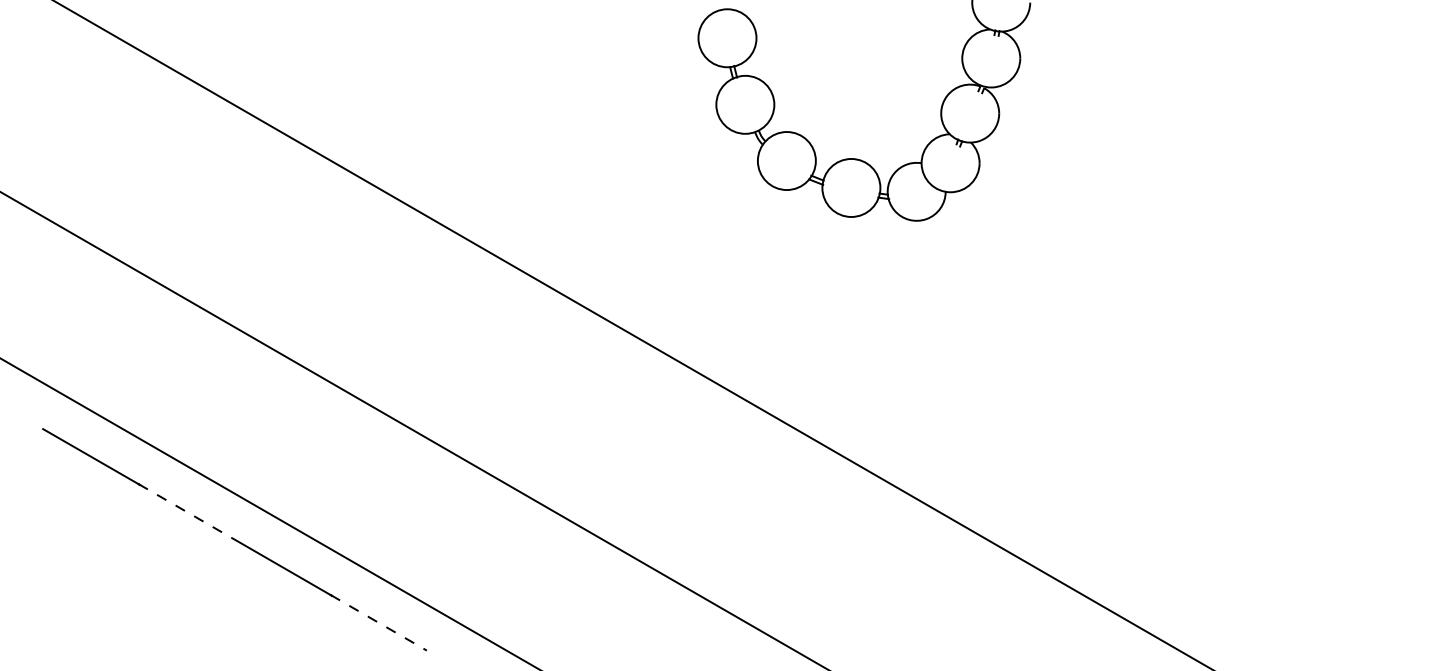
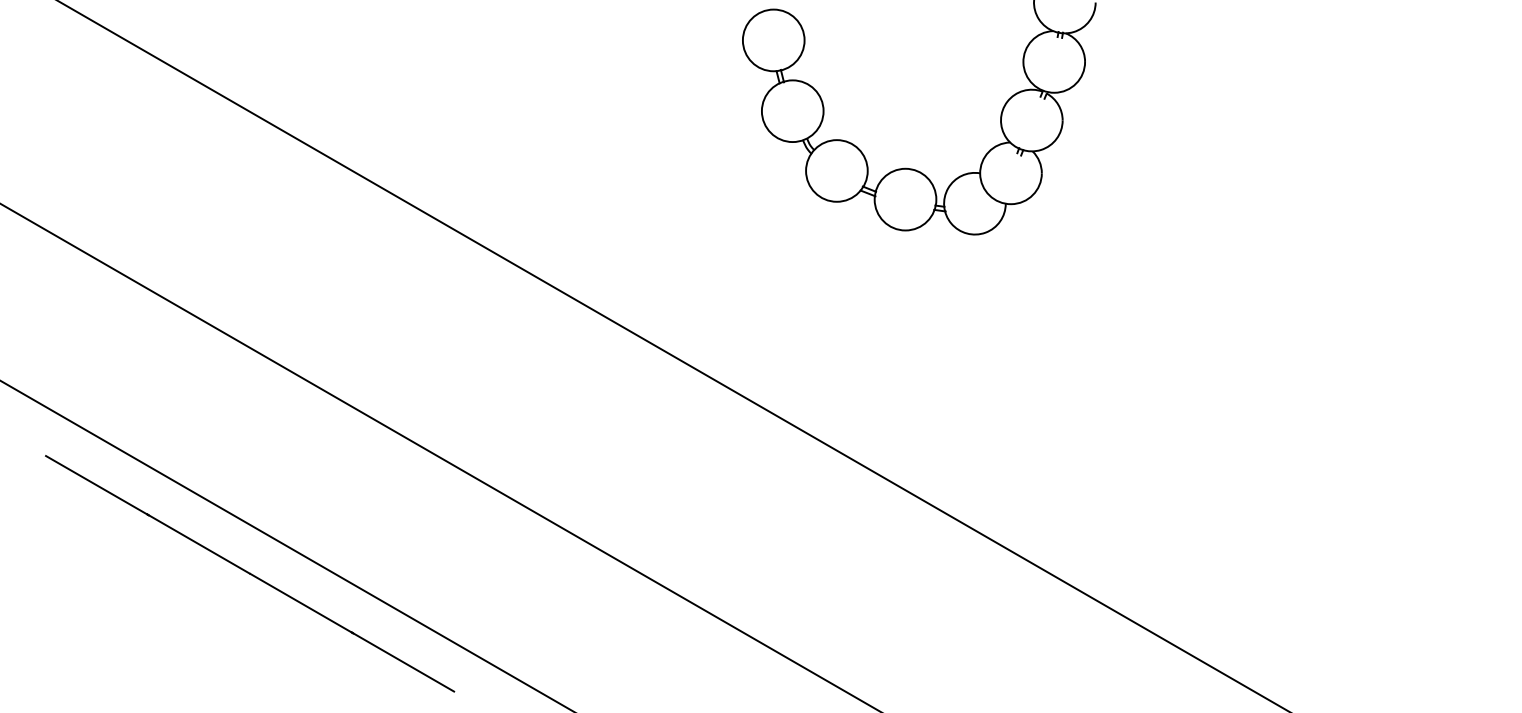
line: (187, 512) -> (199, 544), dashed -> solid
line: (379, 623) -> (403, 662), dashed -> solid

